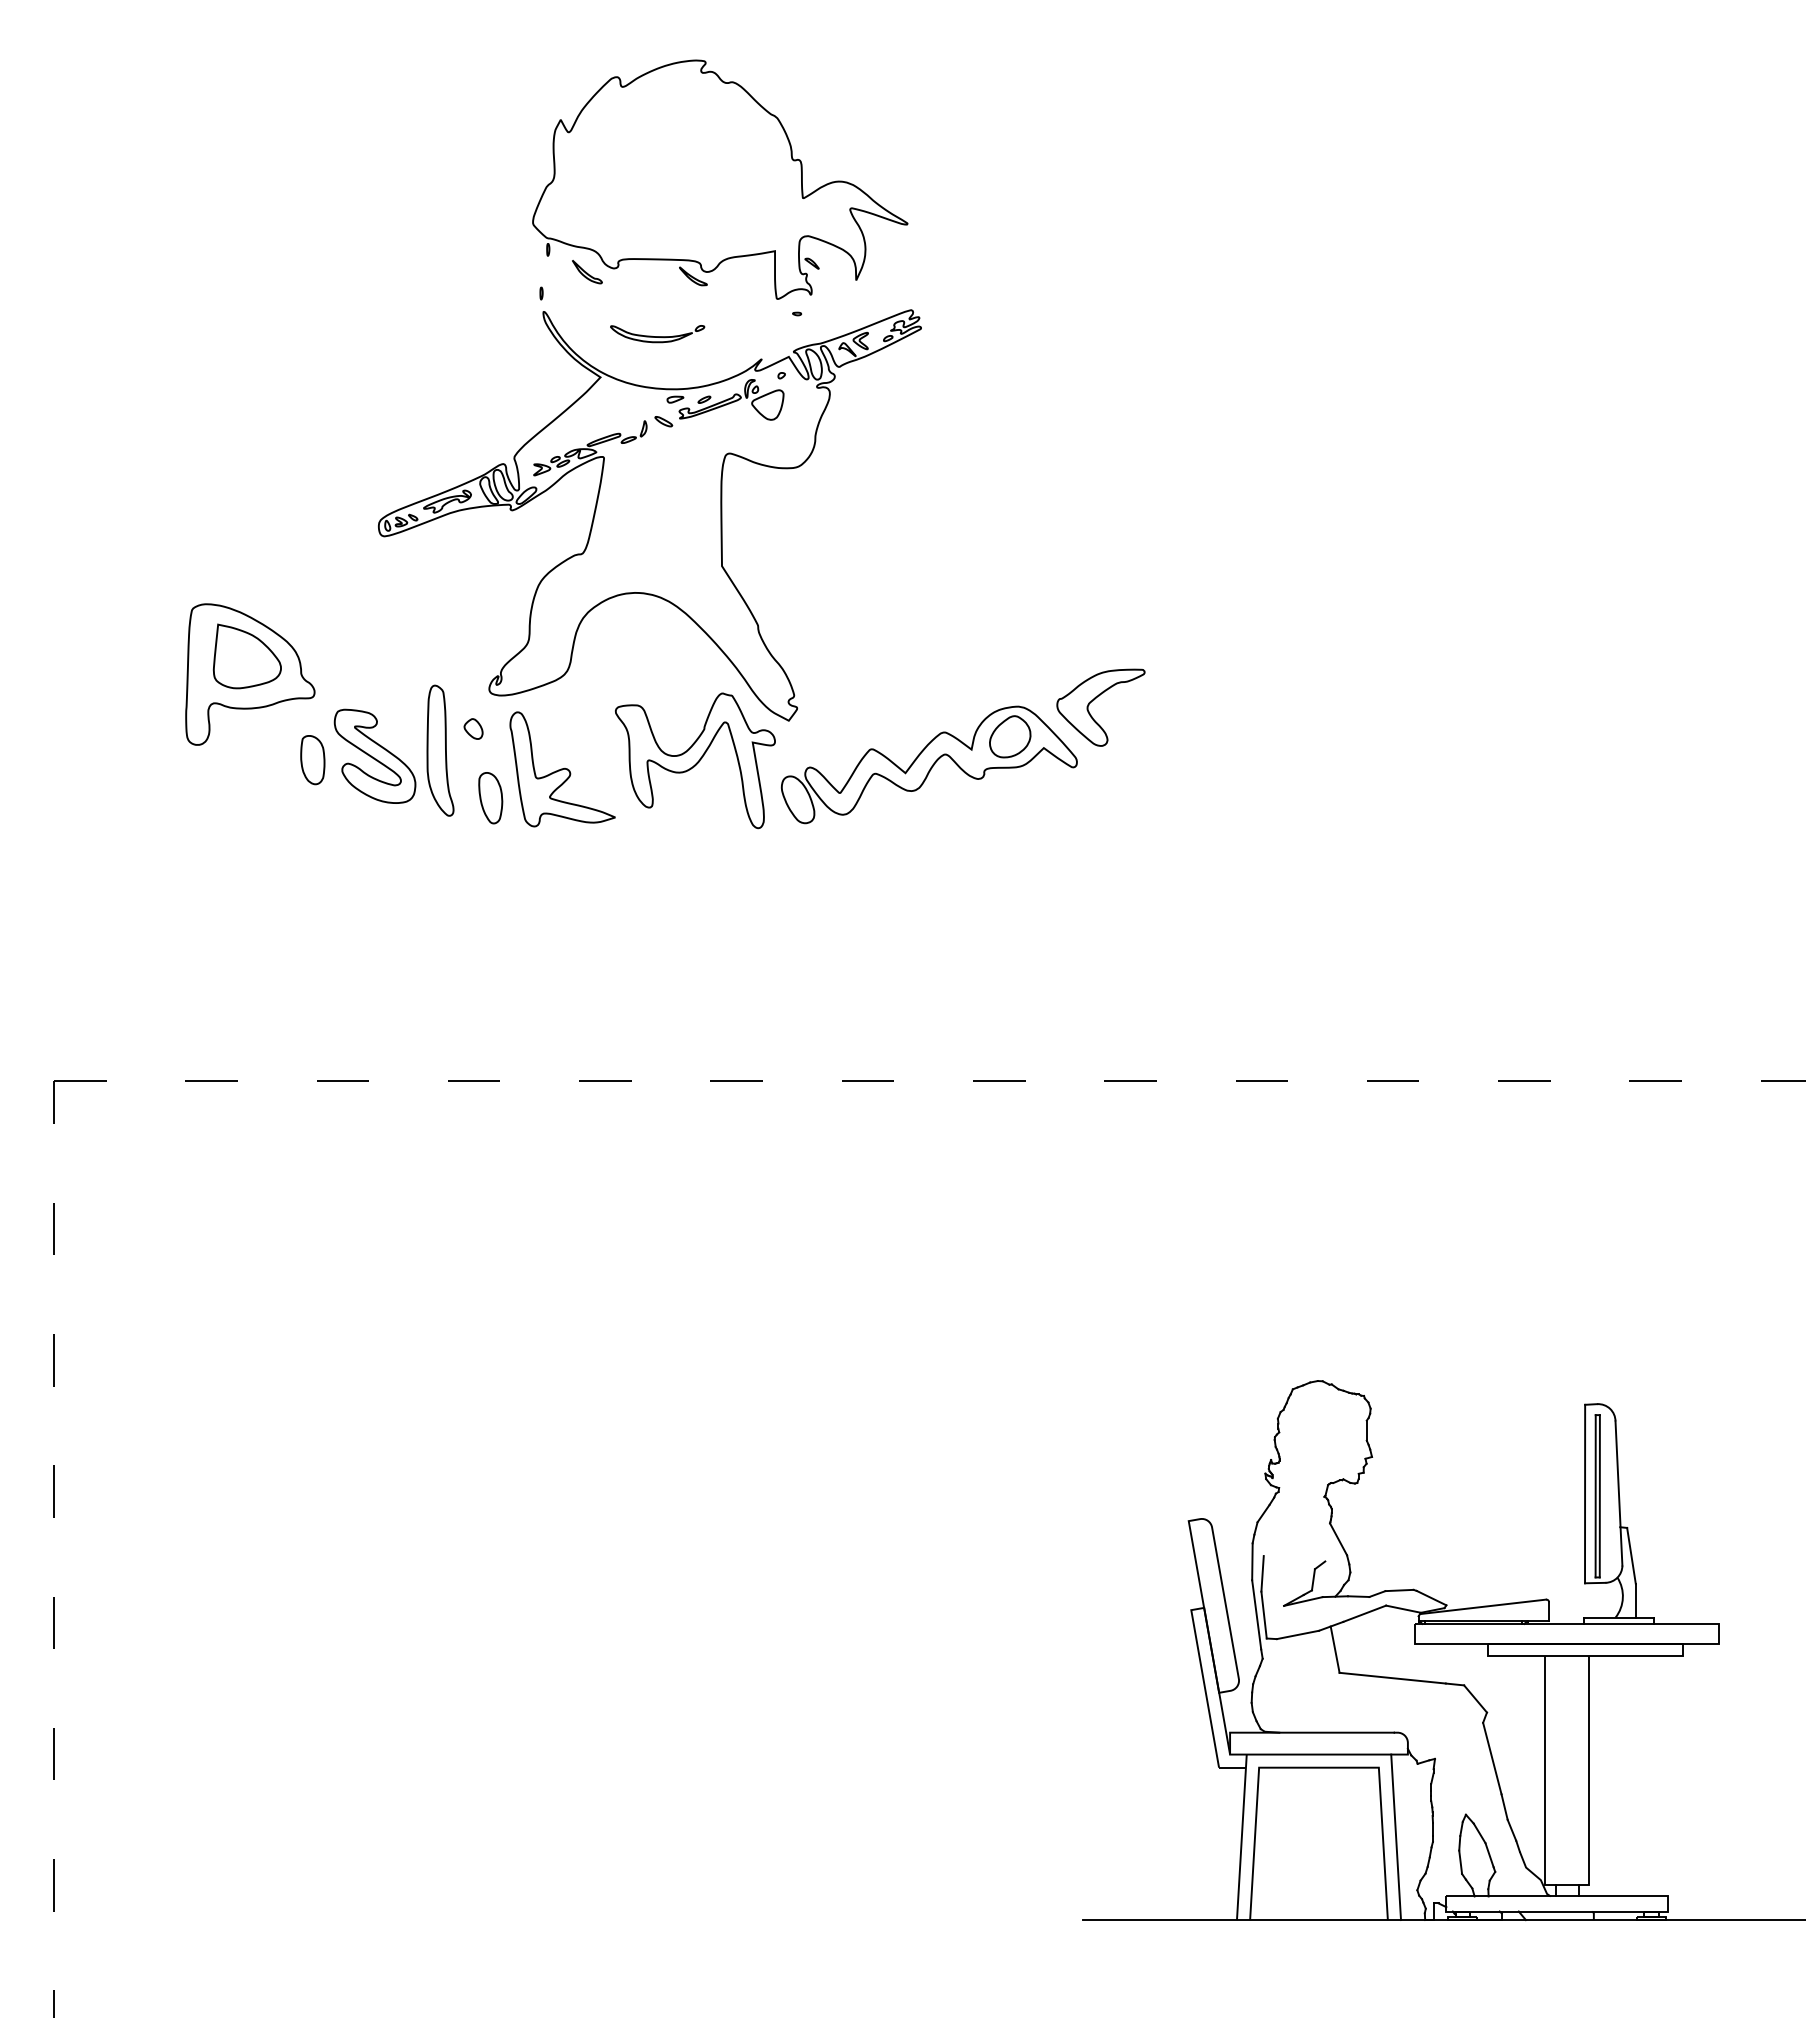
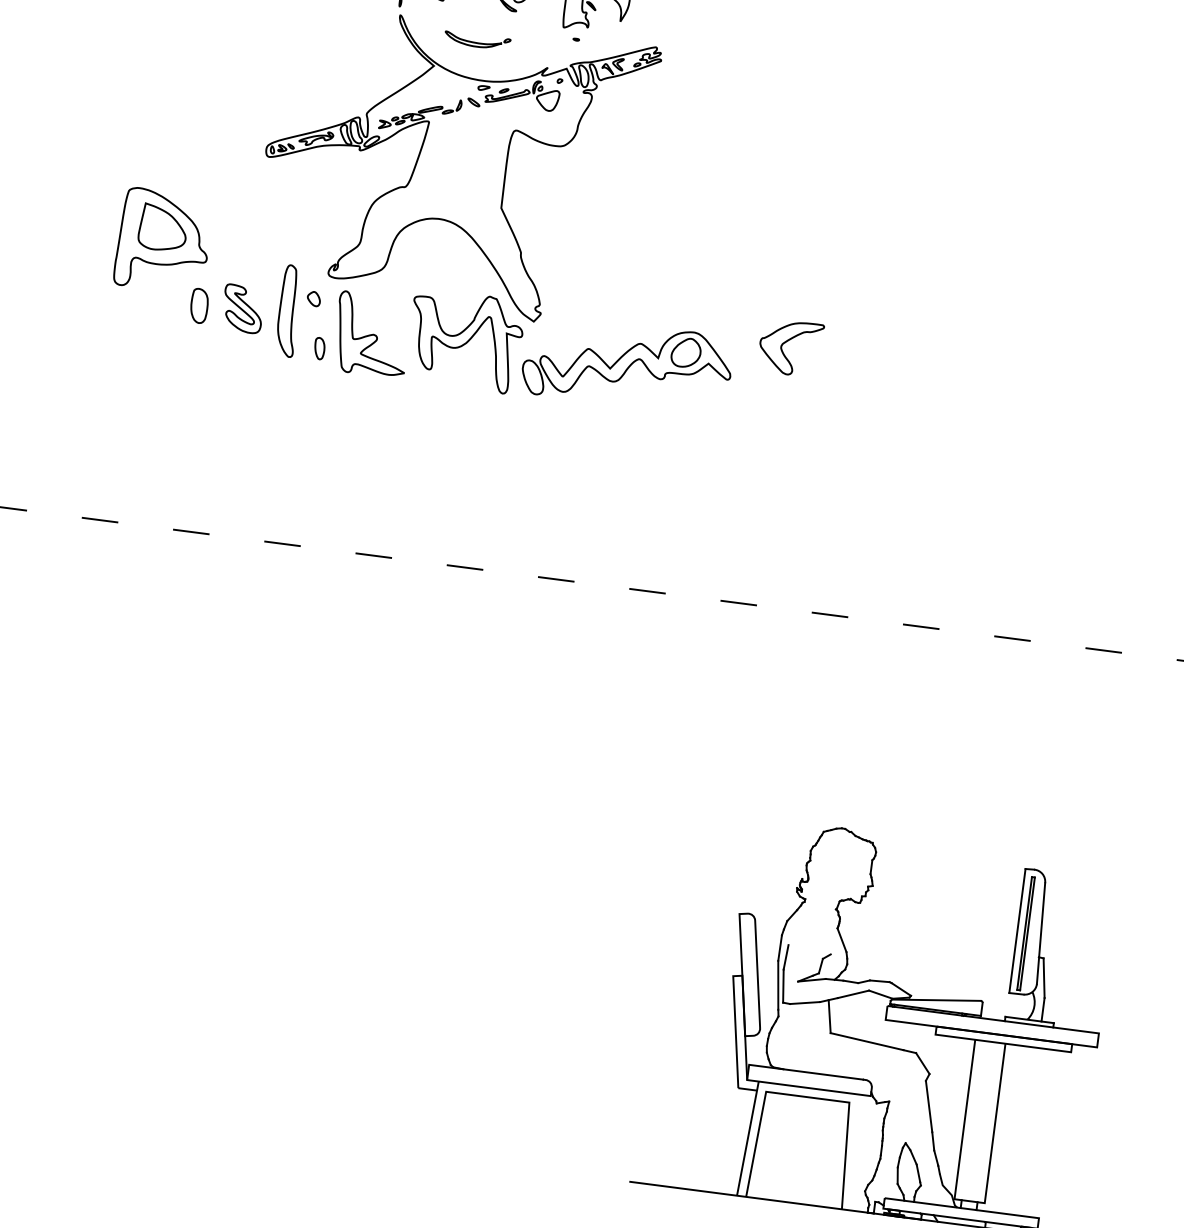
part: (1094, 700) -> (786, 342), moved
part: (374, 755) -> (242, 308), size x0.7
part: (490, 798) -> (319, 348), size x0.6
line: (1396, 1837) -> (855, 1152), removed

